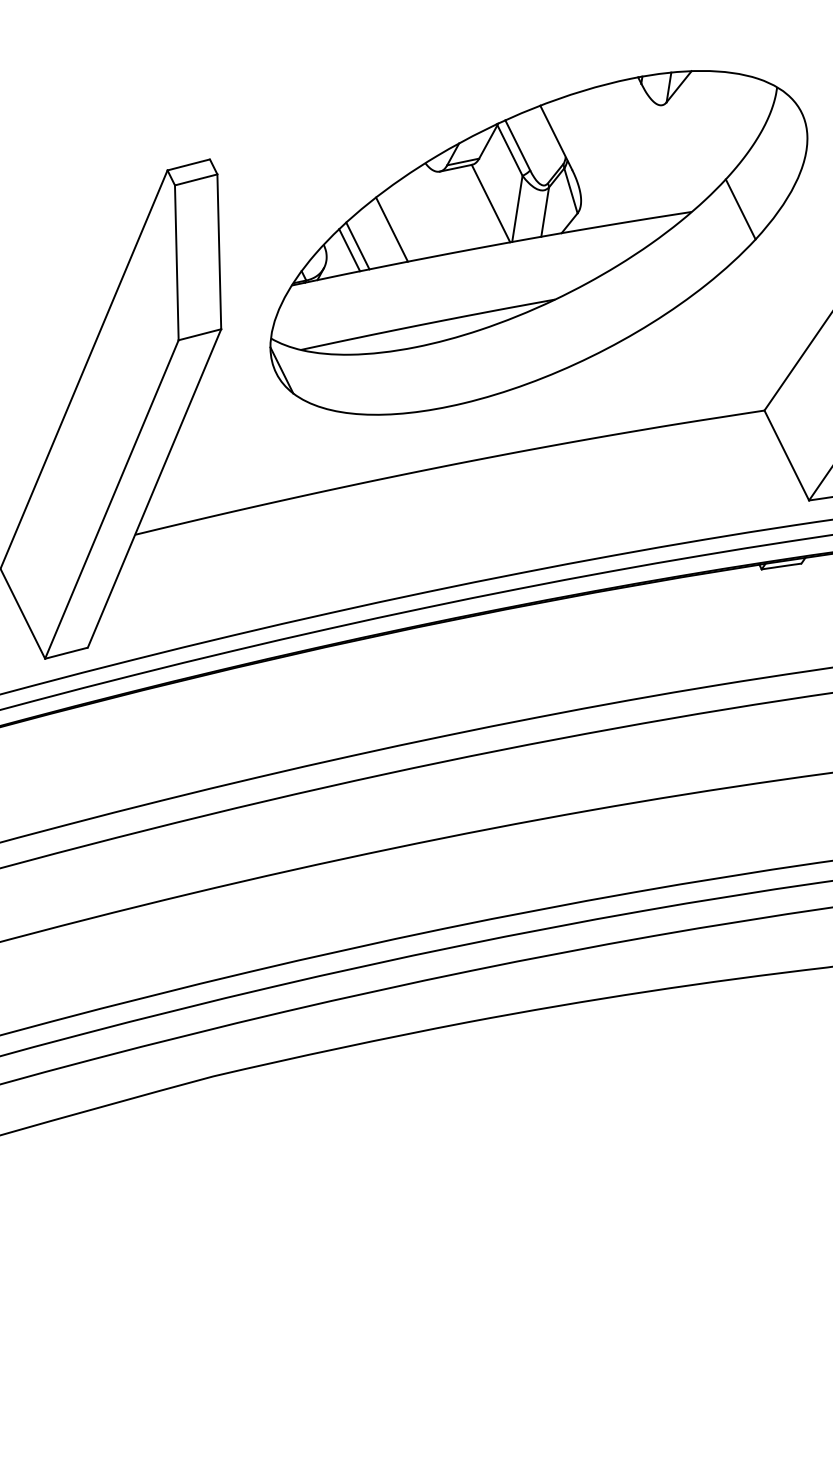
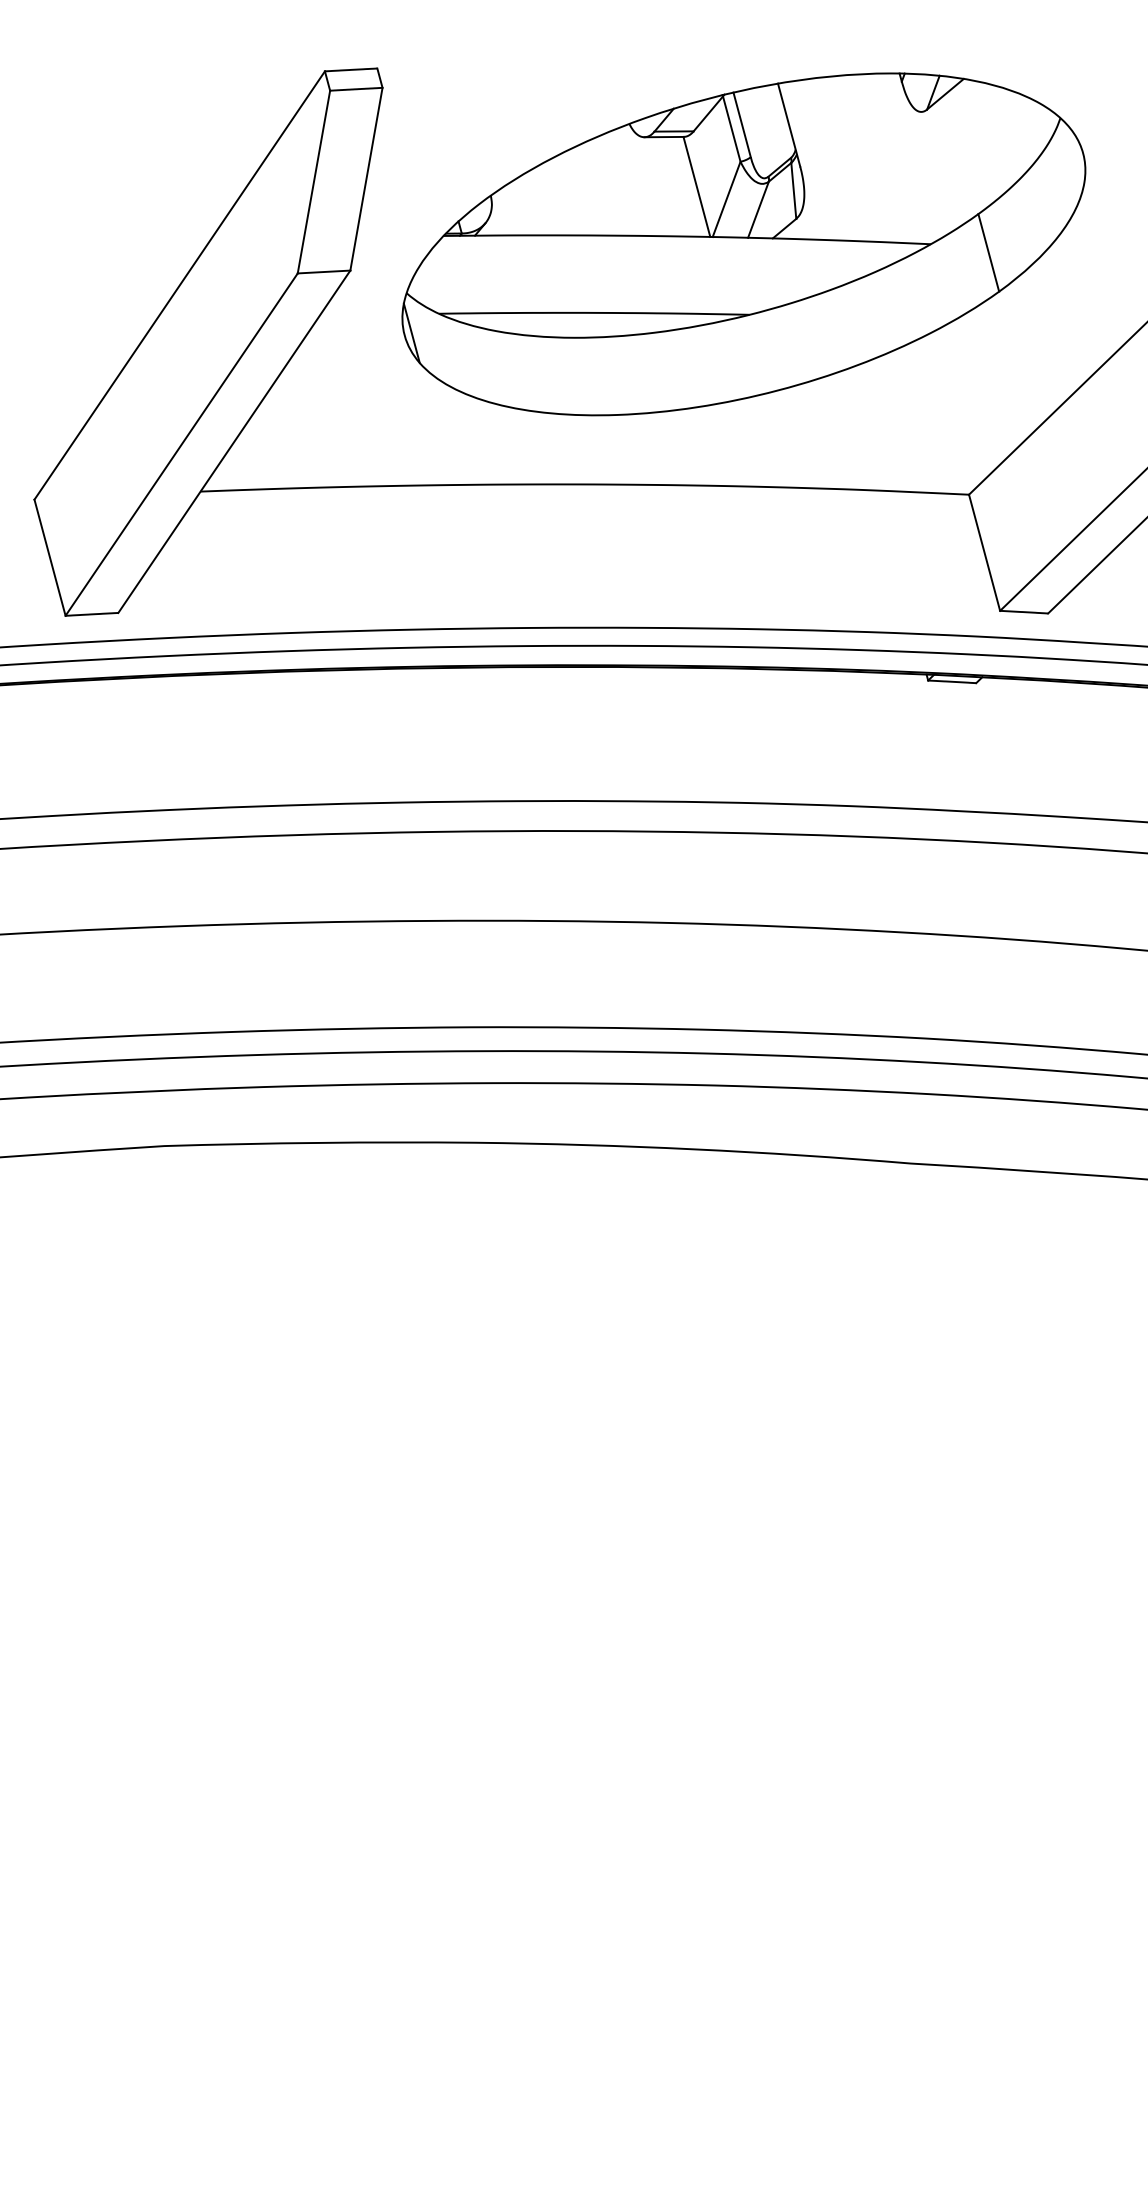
line: (391, 229) -> (574, 193), removed
line: (357, 245) -> (530, 204), removed
line: (349, 249) -> (519, 207), removed

